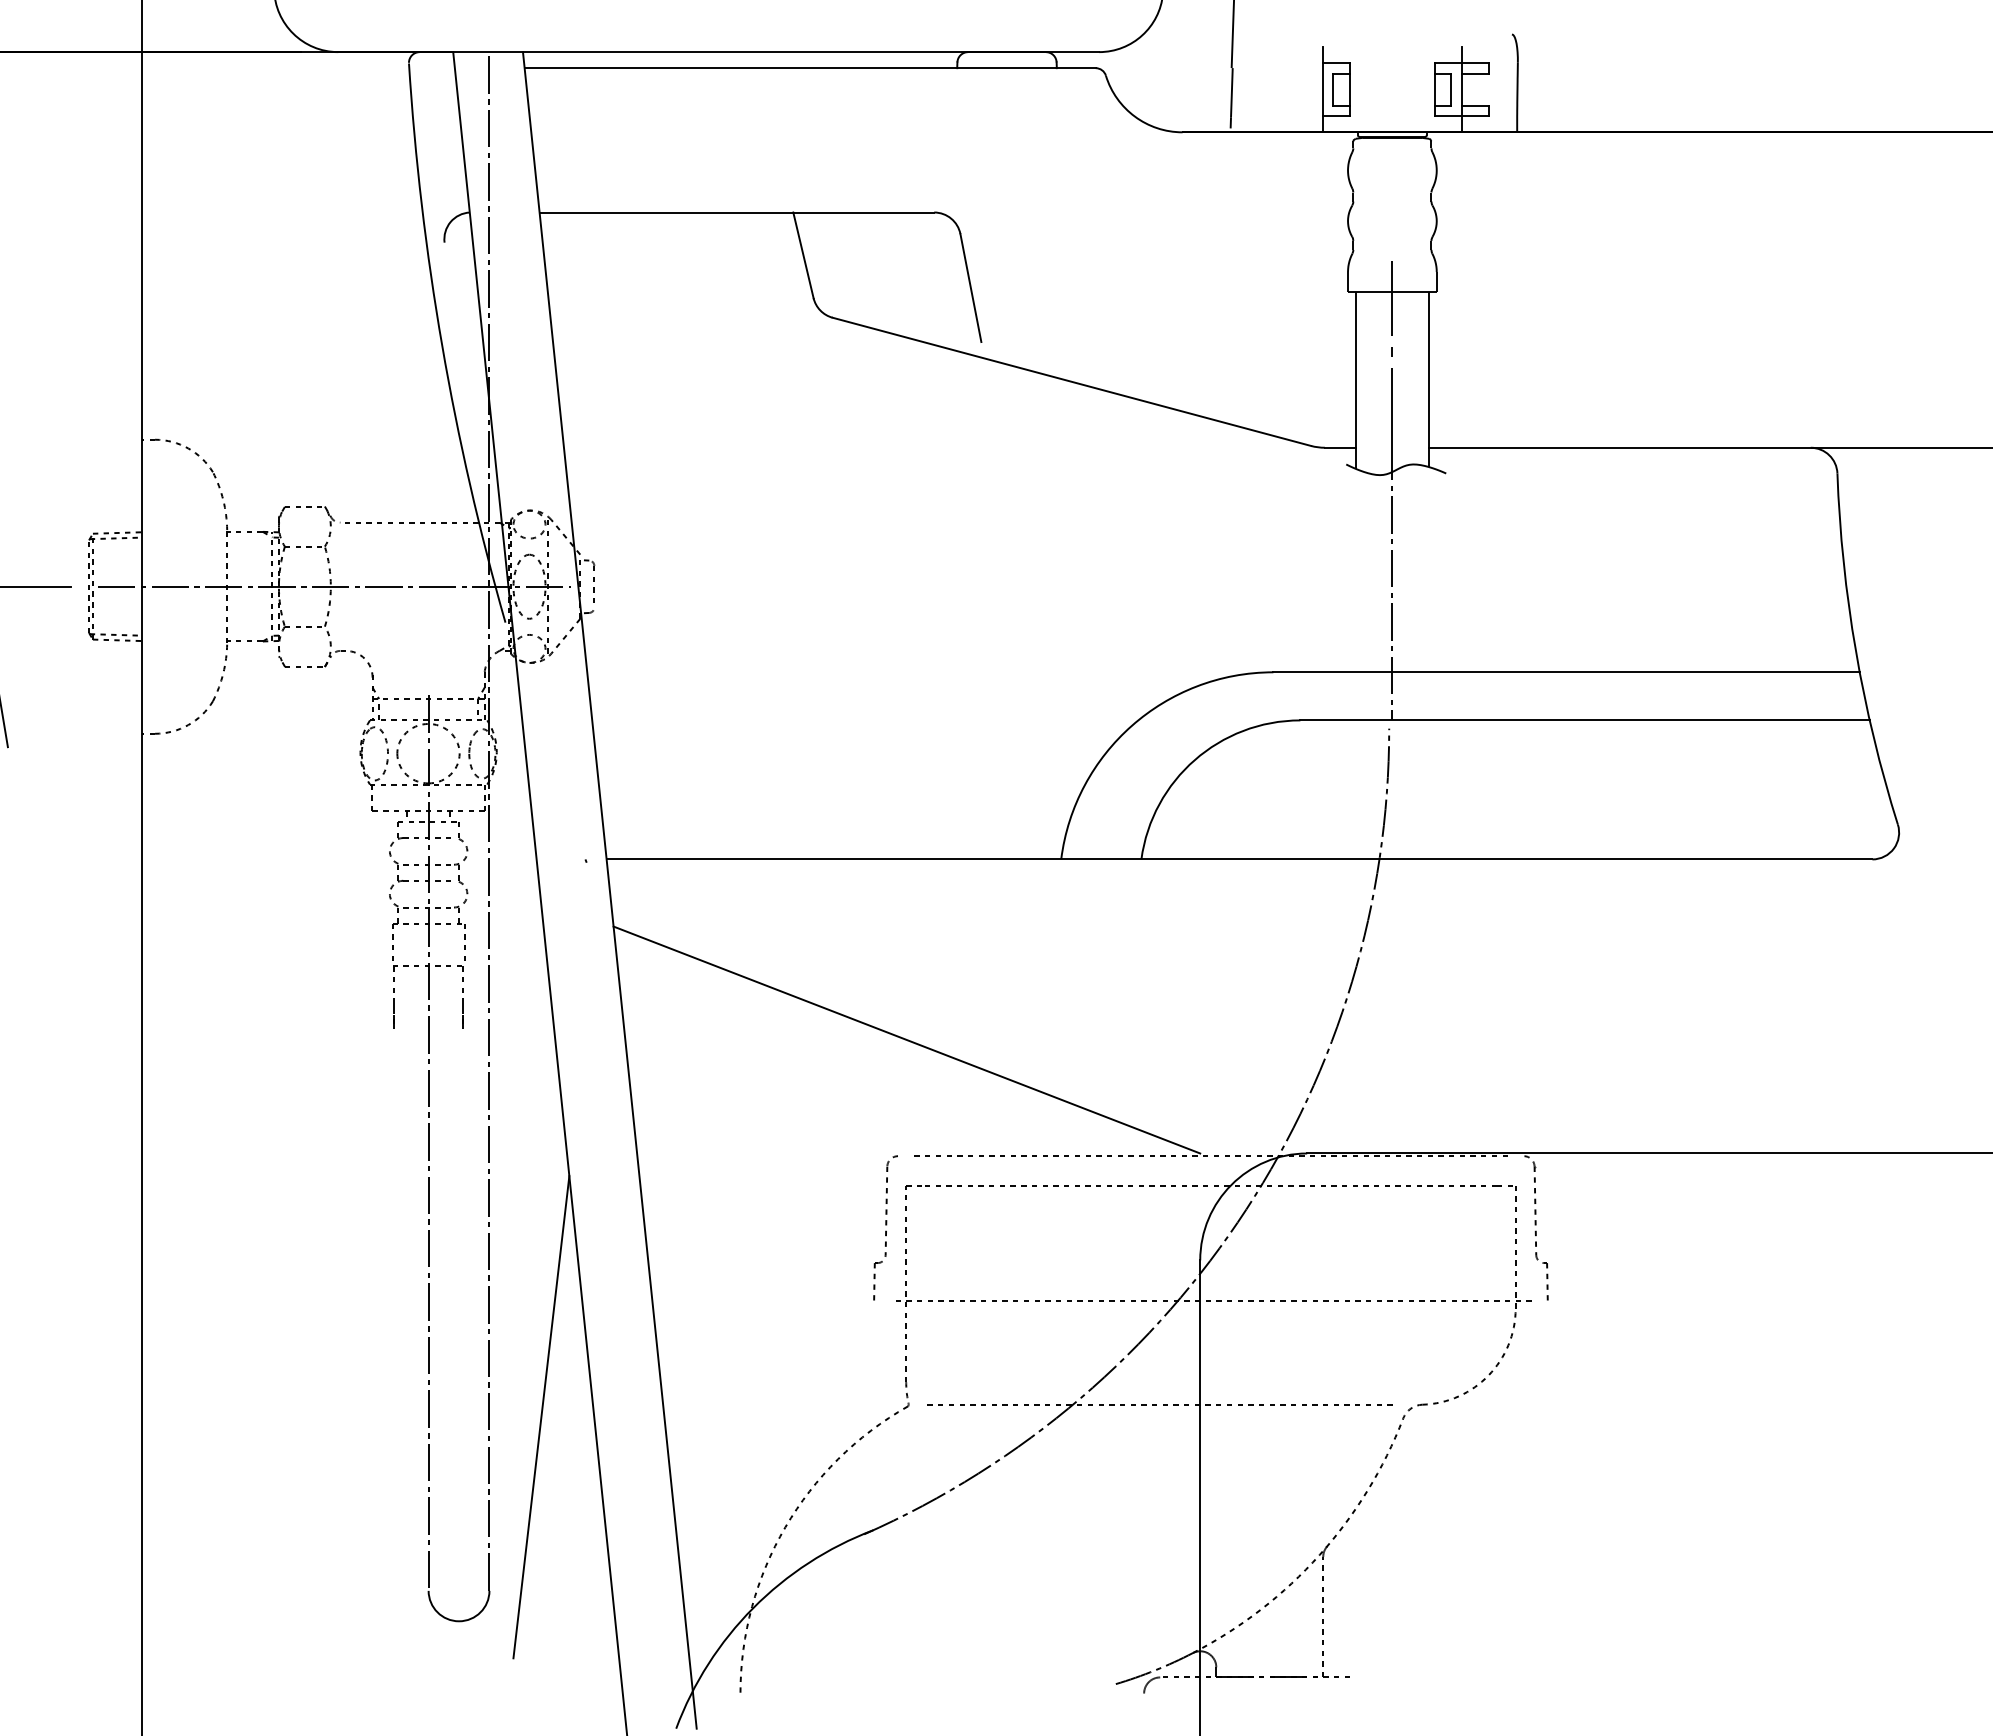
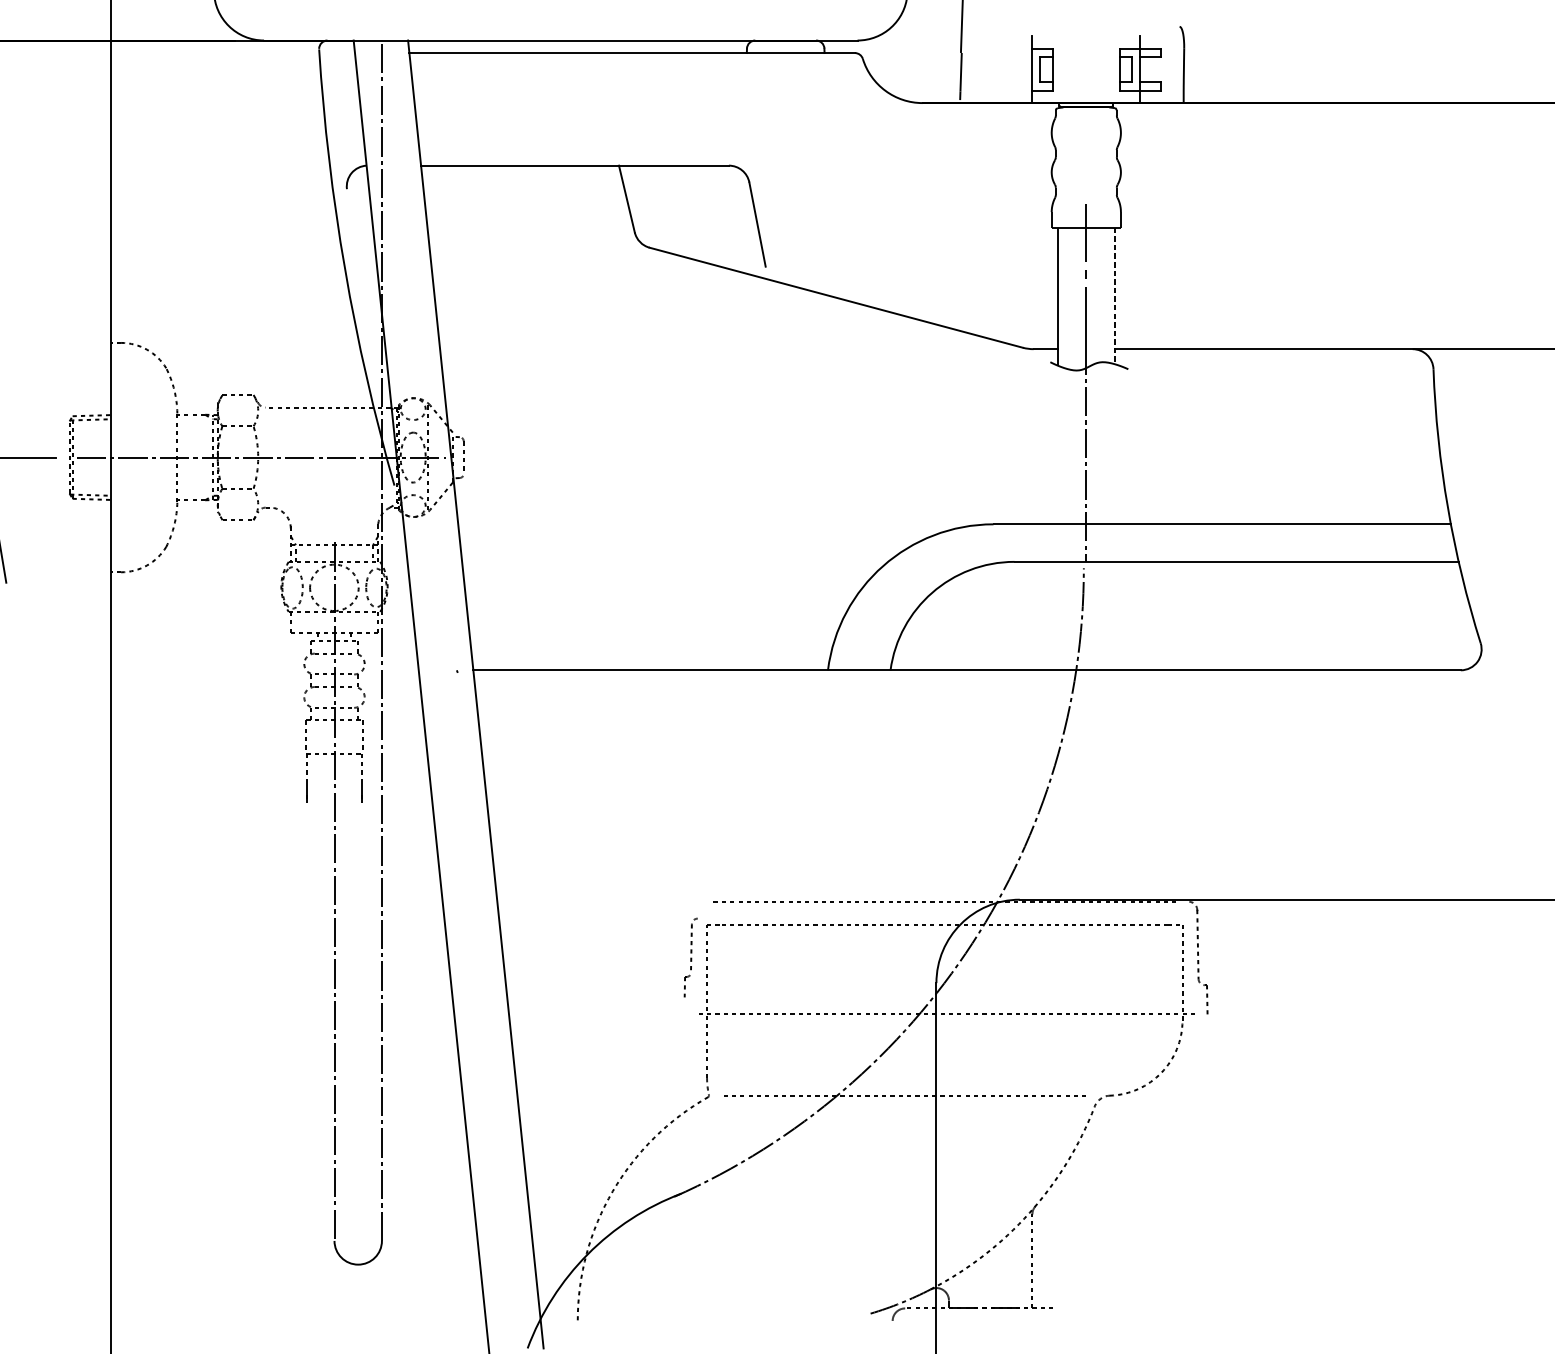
line: (1428, 380) -> (1114, 296), solid -> dashed
line: (906, 1039) -> (707, 810), removed
part: (885, 1227) -> (690, 957), size x0.7
line: (541, 1417) -> (422, 1105), removed

